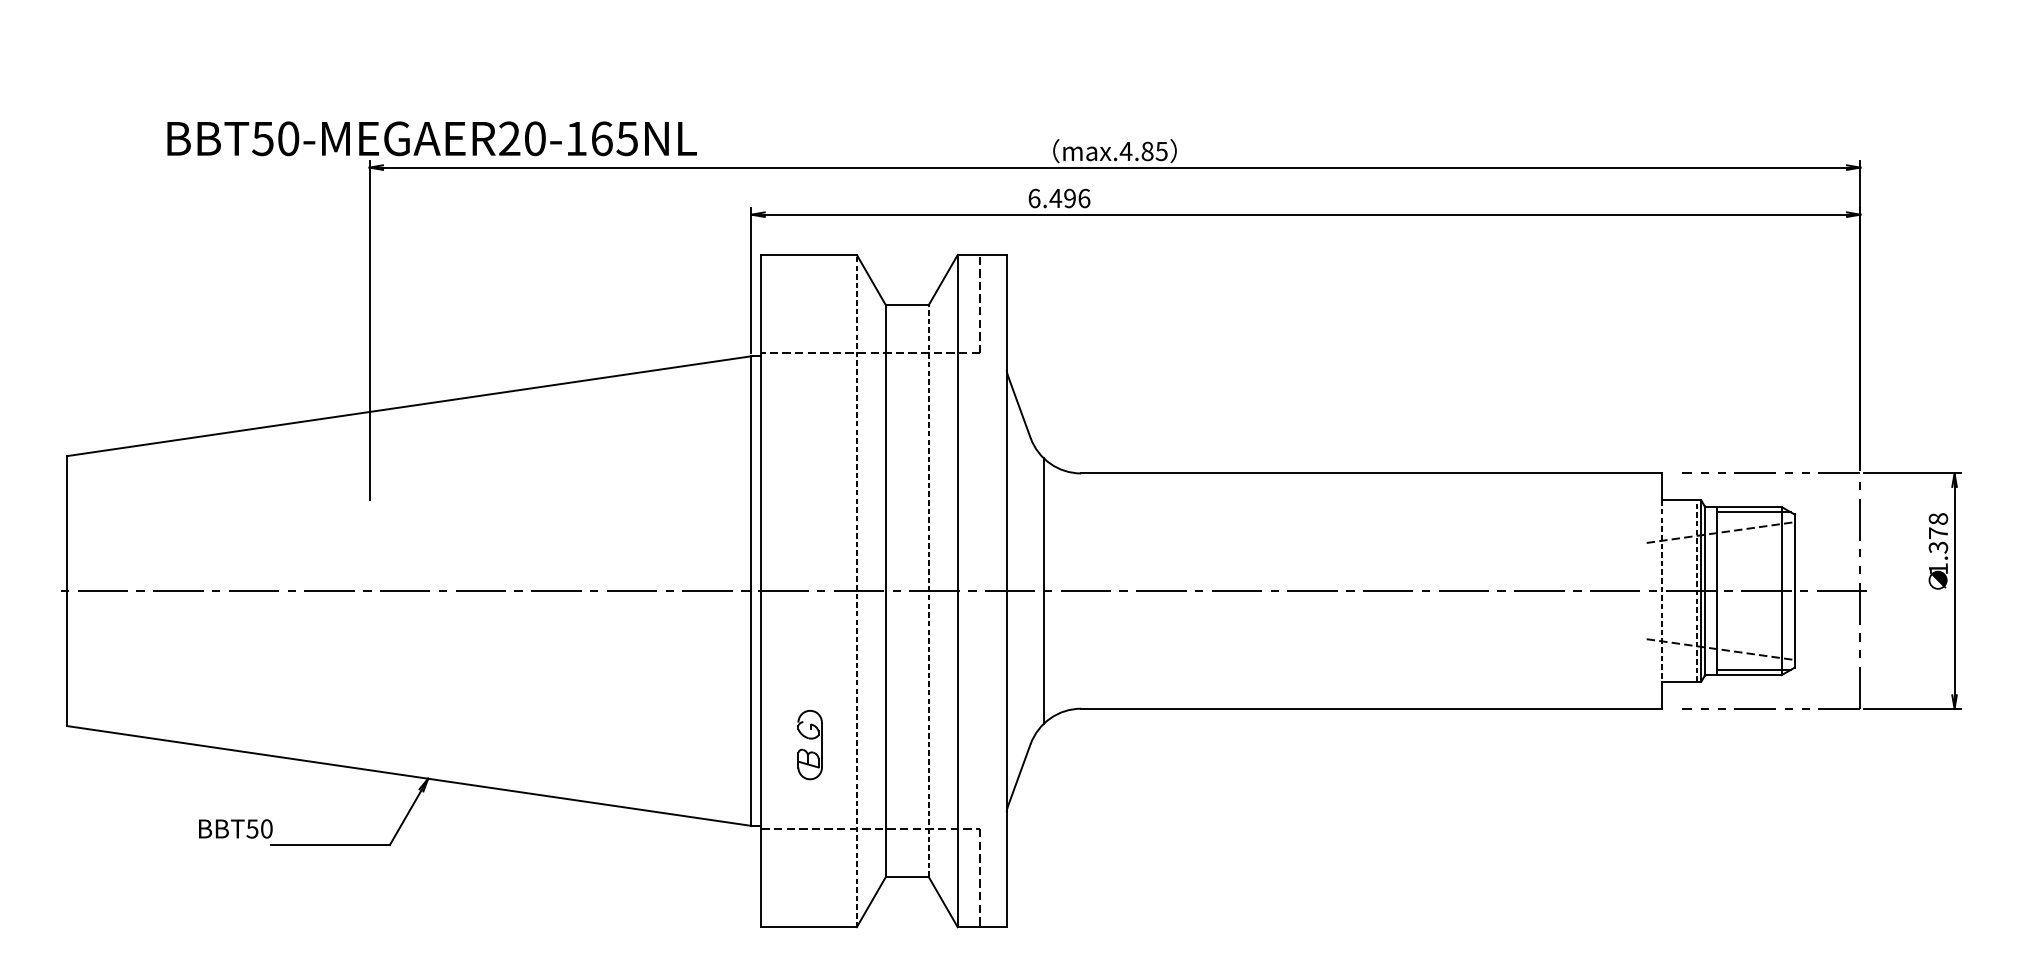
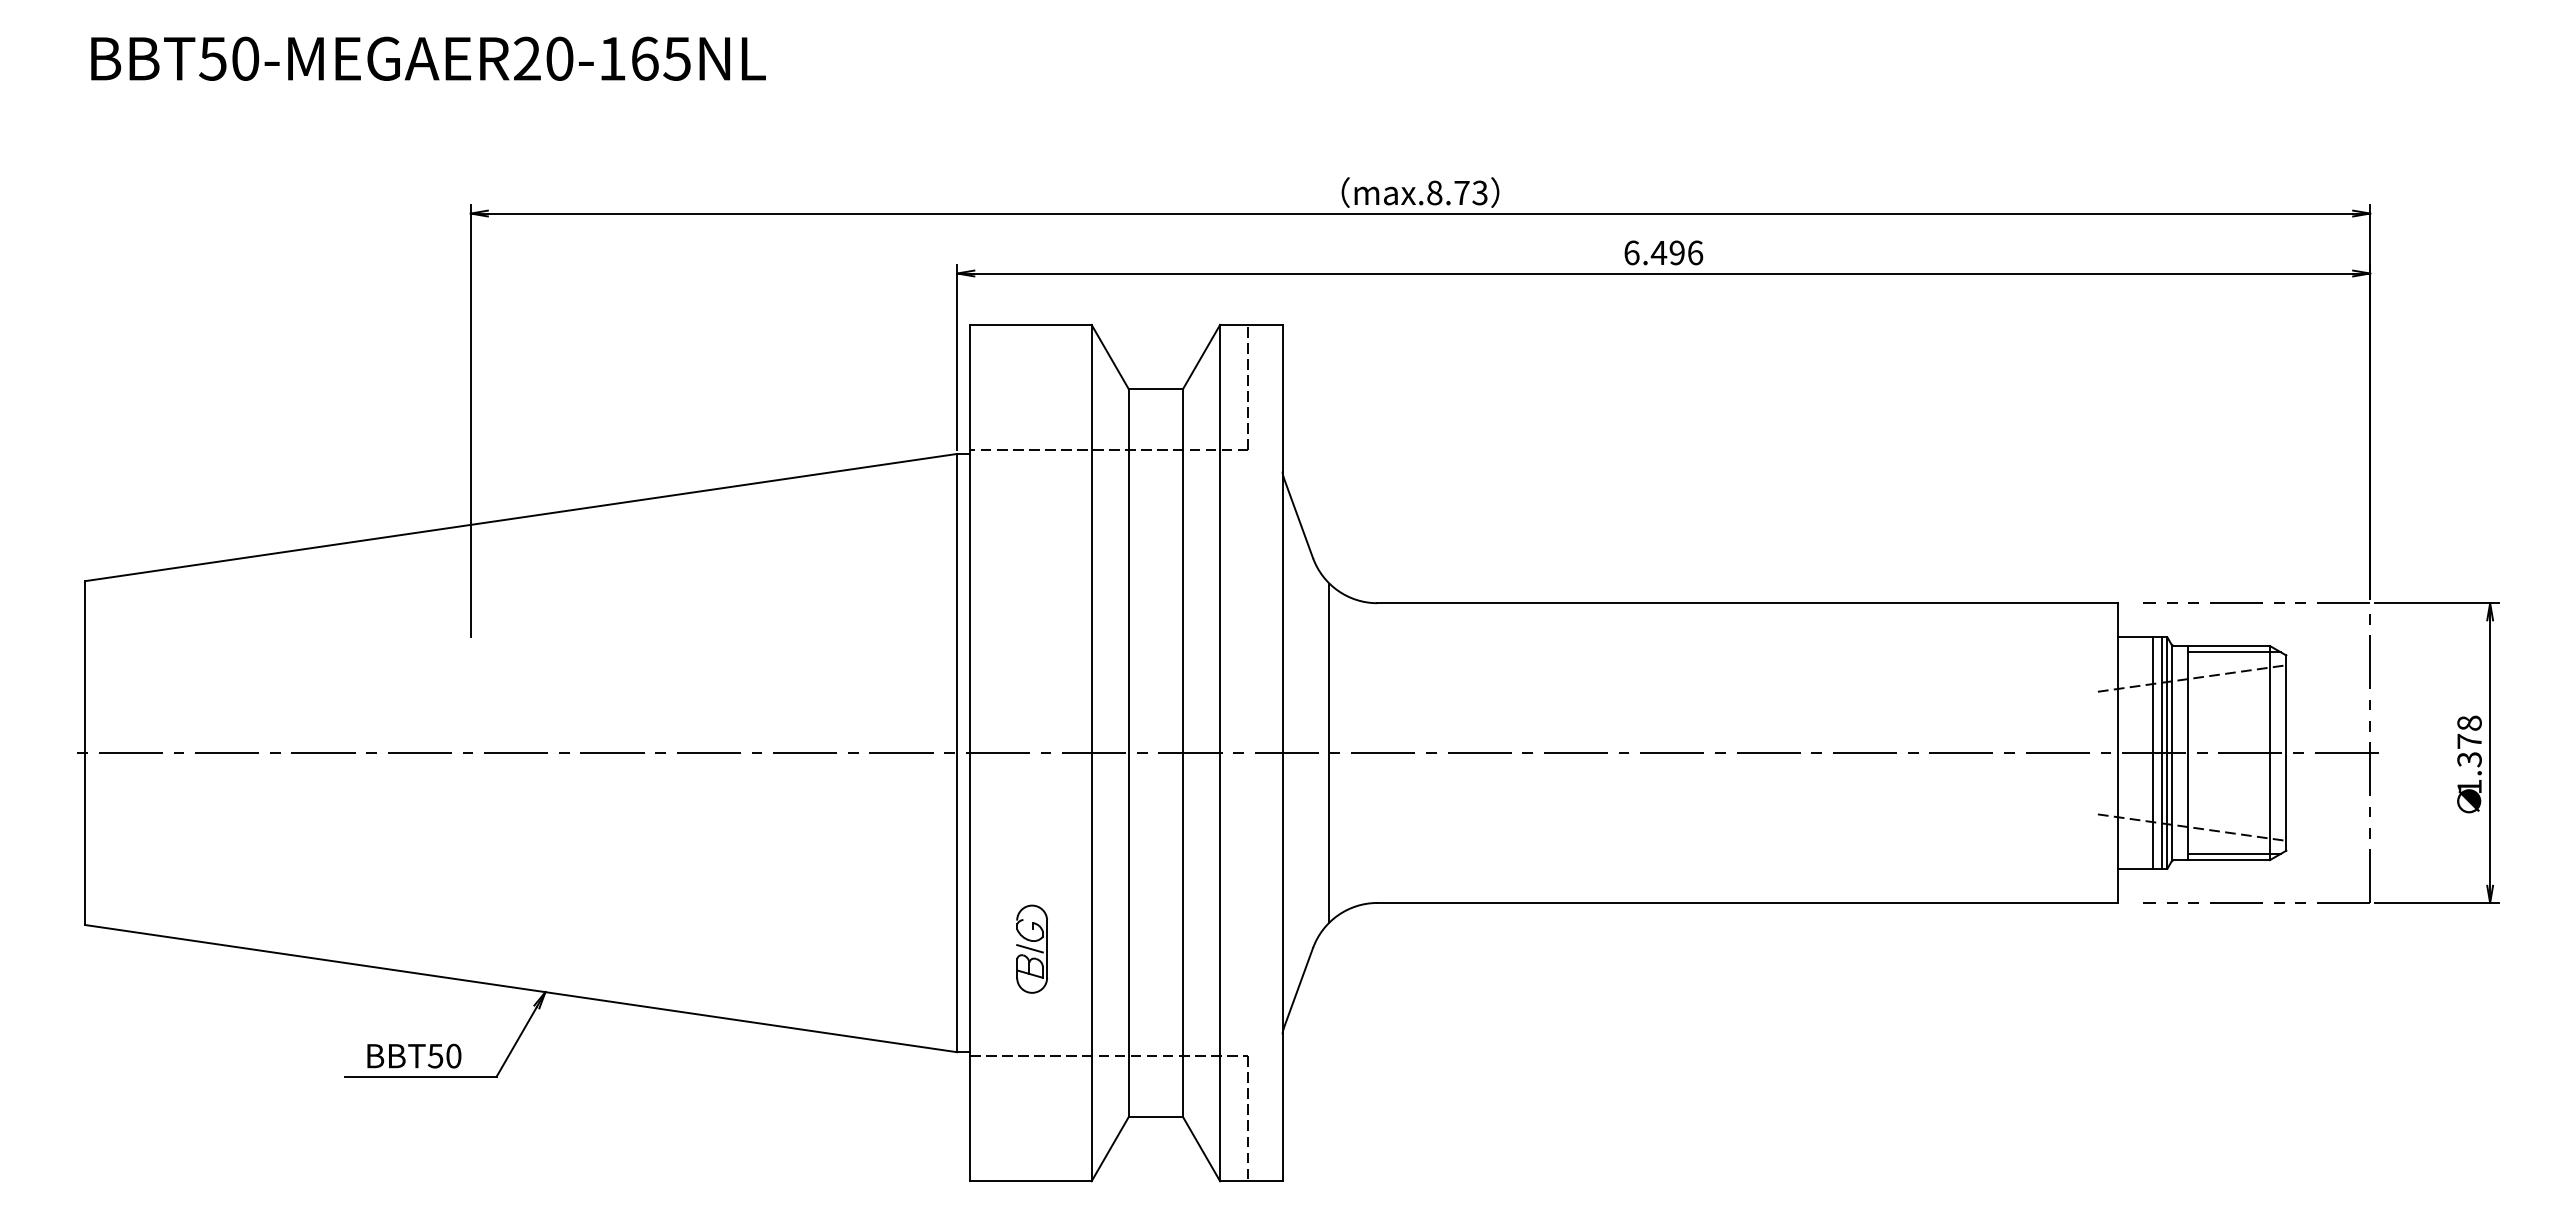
text: (432, 138) -> (428, 58), moved
text: (1143, 151) -> (1456, 192), max.4.85 -> max.8.73
text: (1059, 198) -> (1663, 252), moved
text: (1938, 551) -> (2469, 764), moved
line: (856, 590) -> (1091, 752), dashed -> solid
line: (1689, 590) -> (2152, 752), added
line: (928, 591) -> (1183, 753), dashed -> solid
line: (1662, 591) -> (2117, 753), dashed -> solid
line: (1697, 591) -> (2162, 753), dashed -> solid
line: (808, 744) -> (1029, 948), added
text: (235, 828) -> (414, 1055), moved

